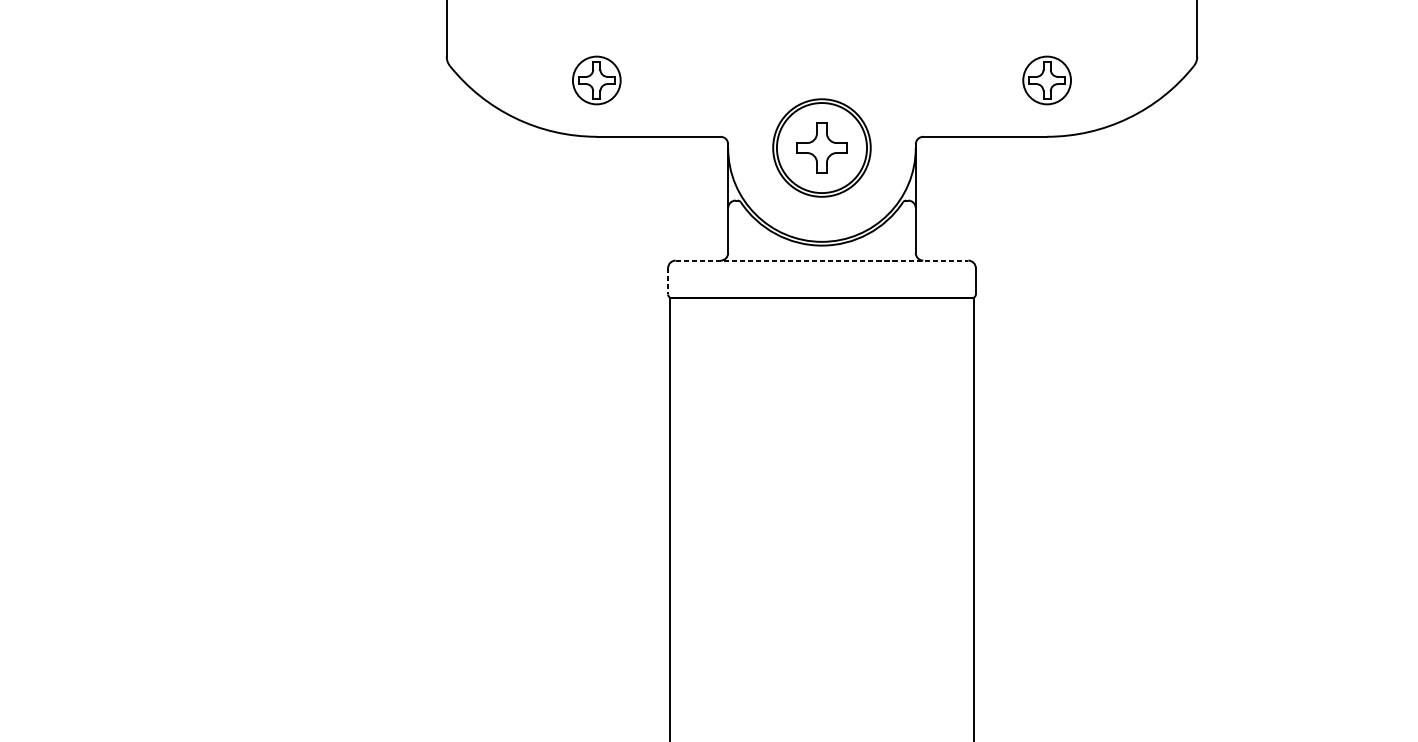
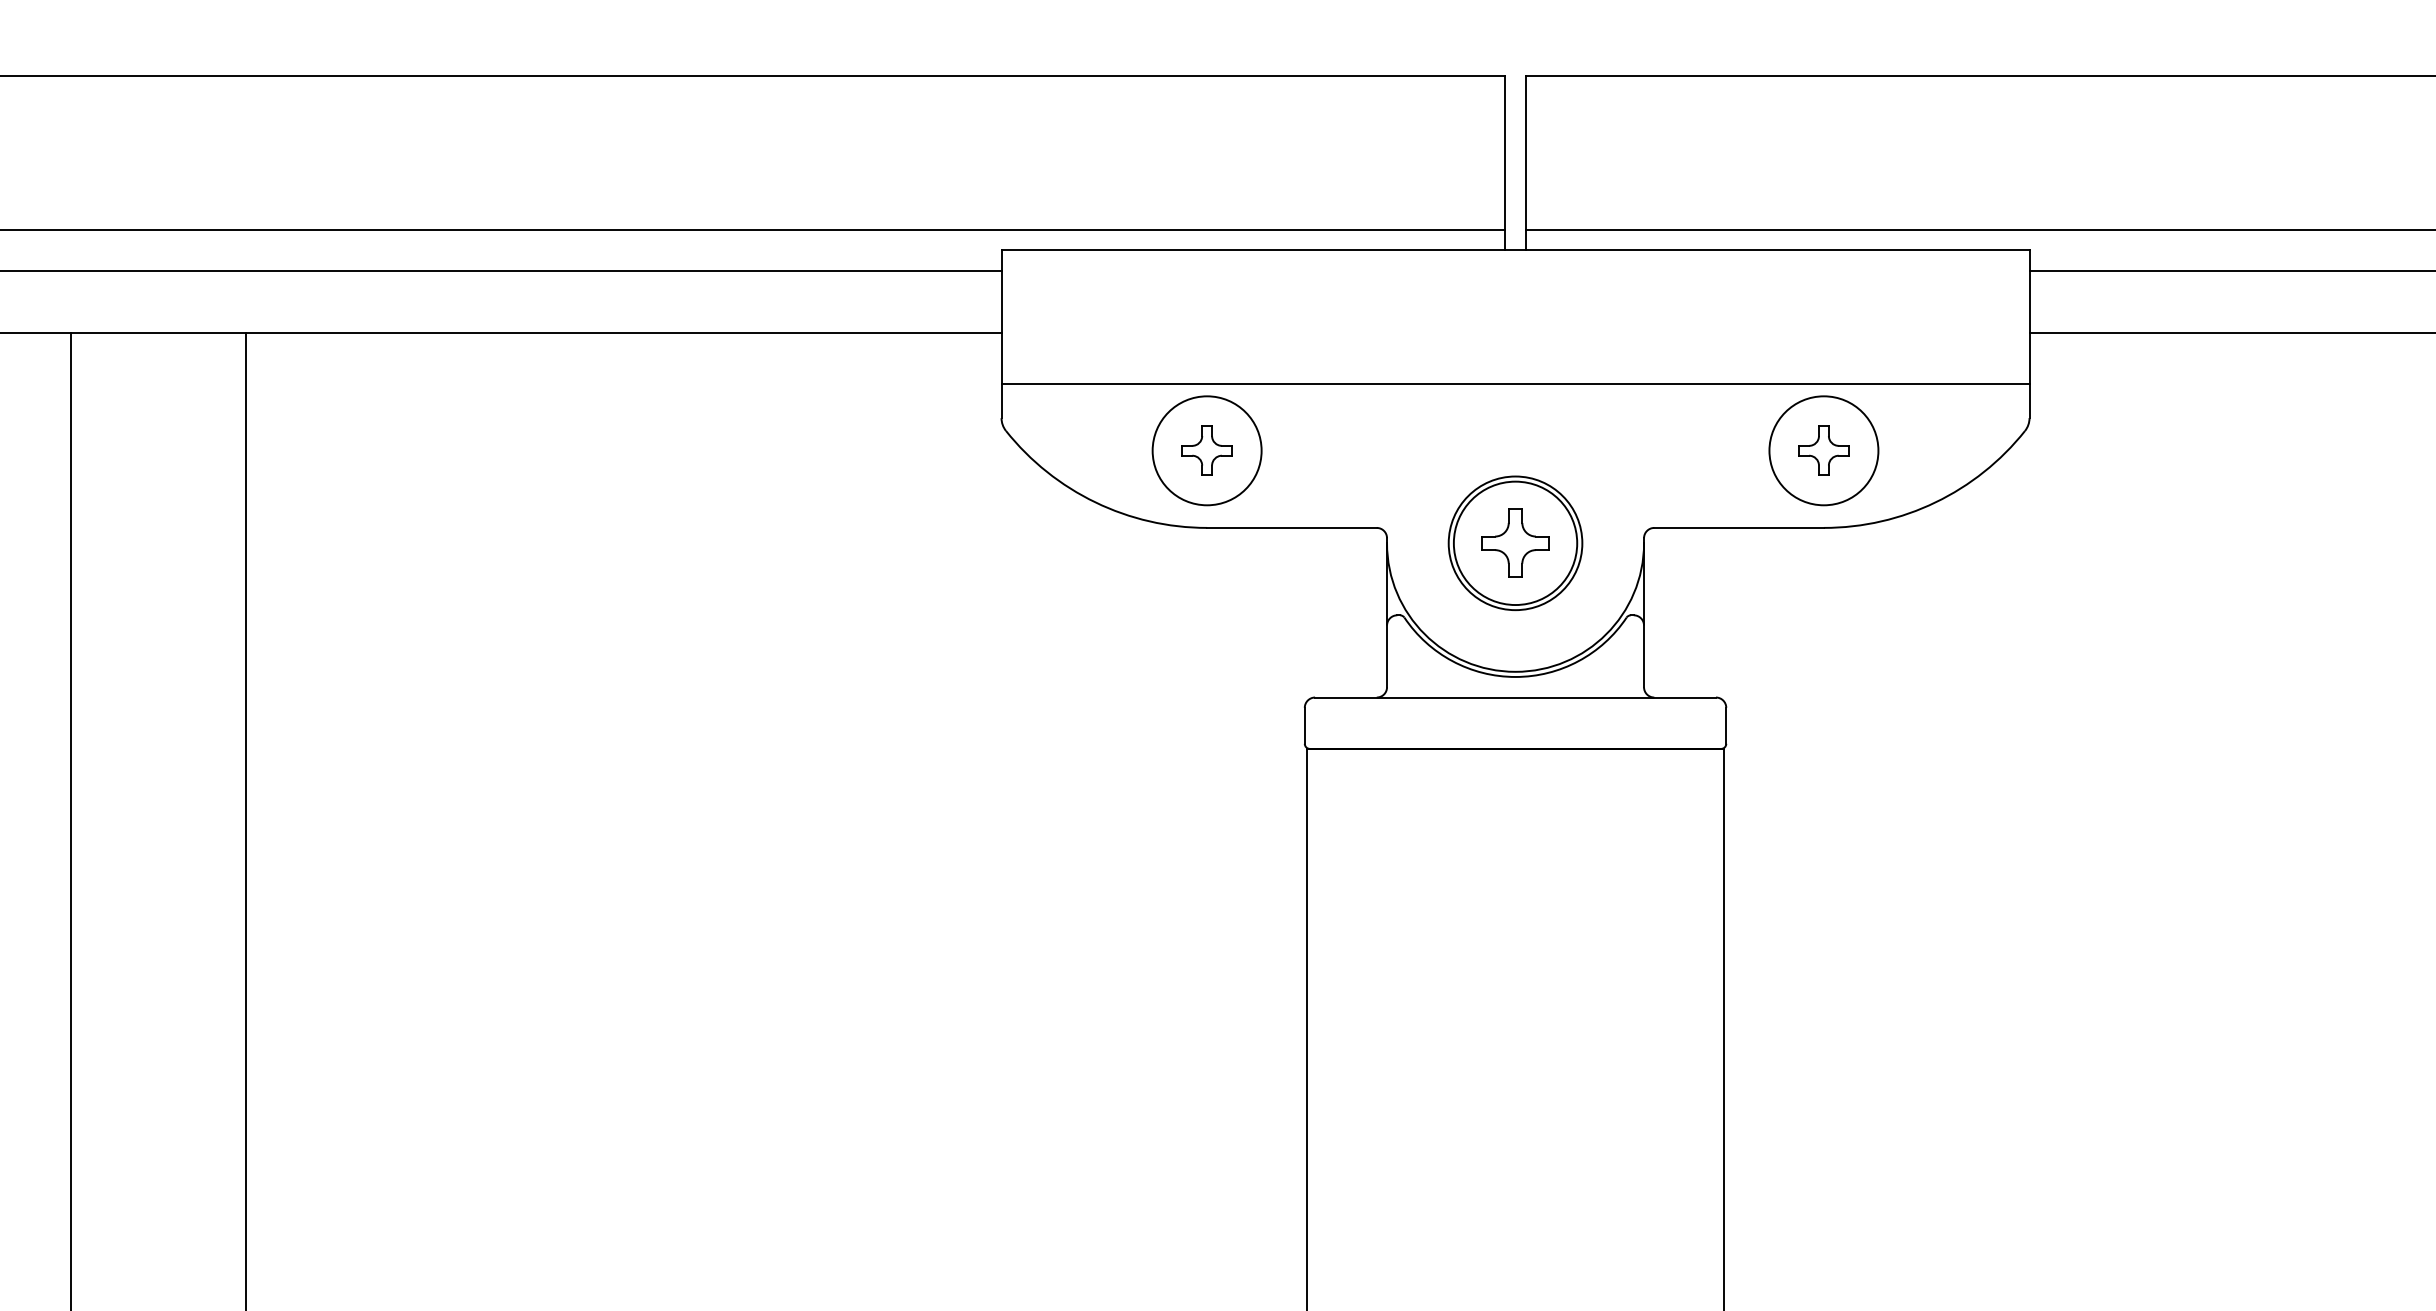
line: (821, 32) -> (1515, 384), added
circle: (596, 80) -> (1206, 450), size x1.67
circle: (1046, 80) -> (1823, 450), size x1.67
line: (822, 260) -> (1516, 697), dashed -> solid
line: (667, 281) -> (1304, 725), dashed -> solid

